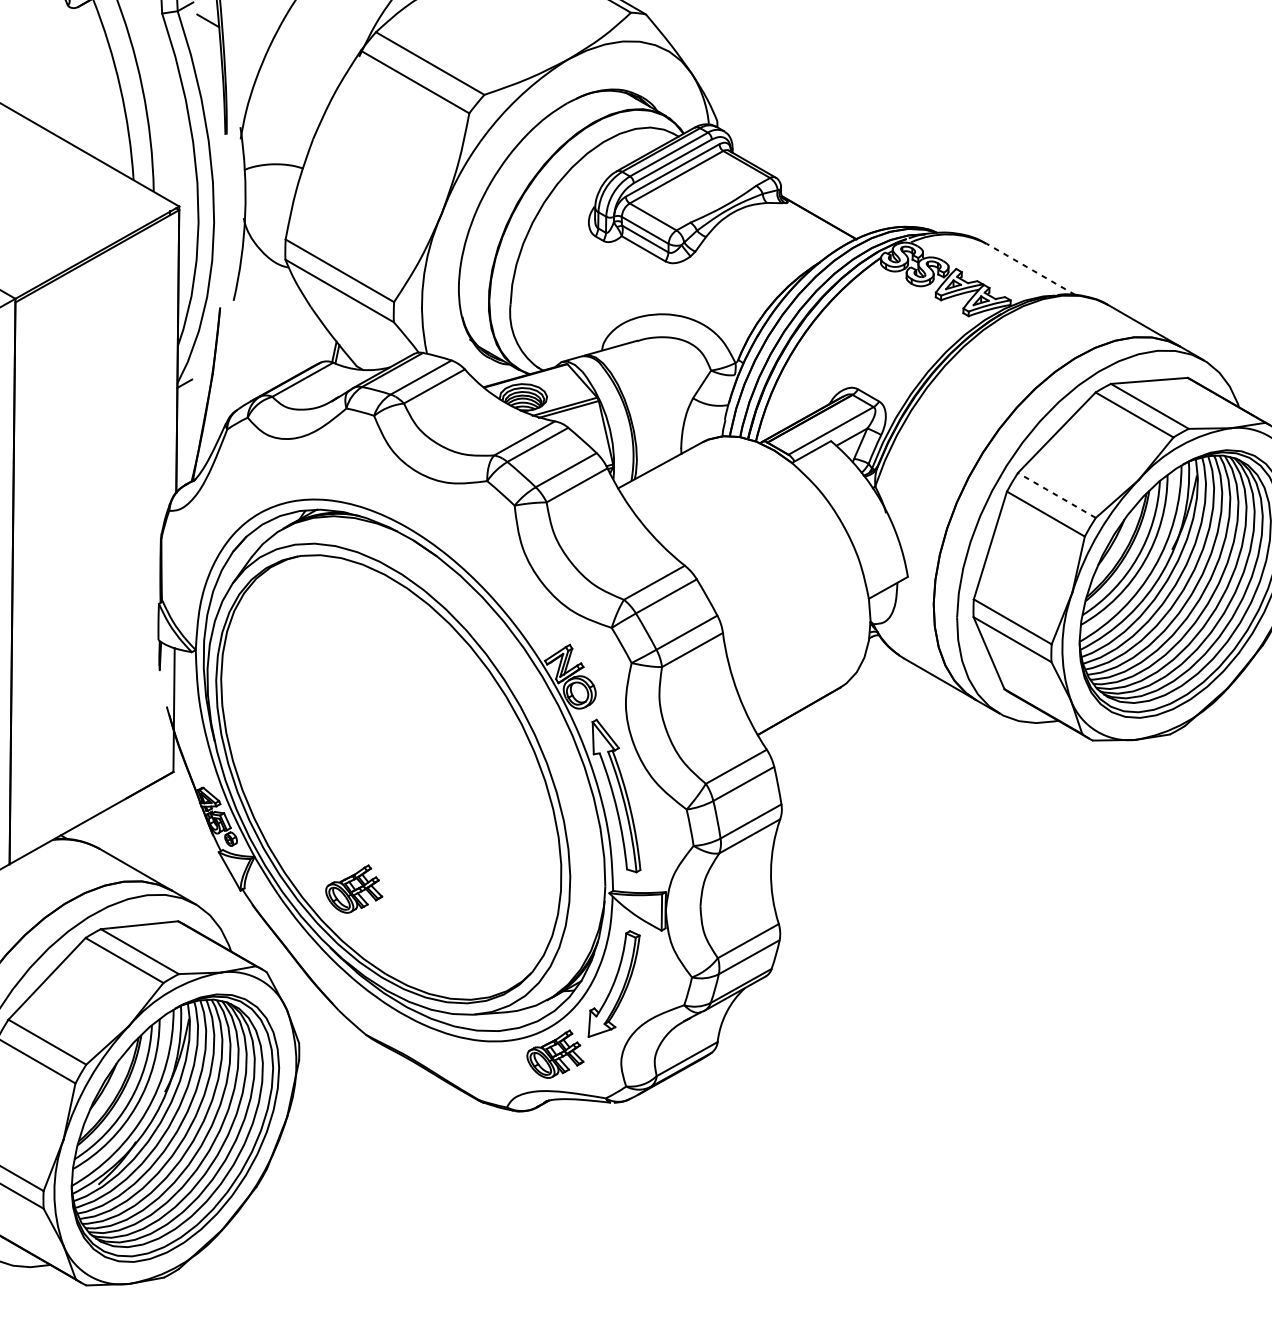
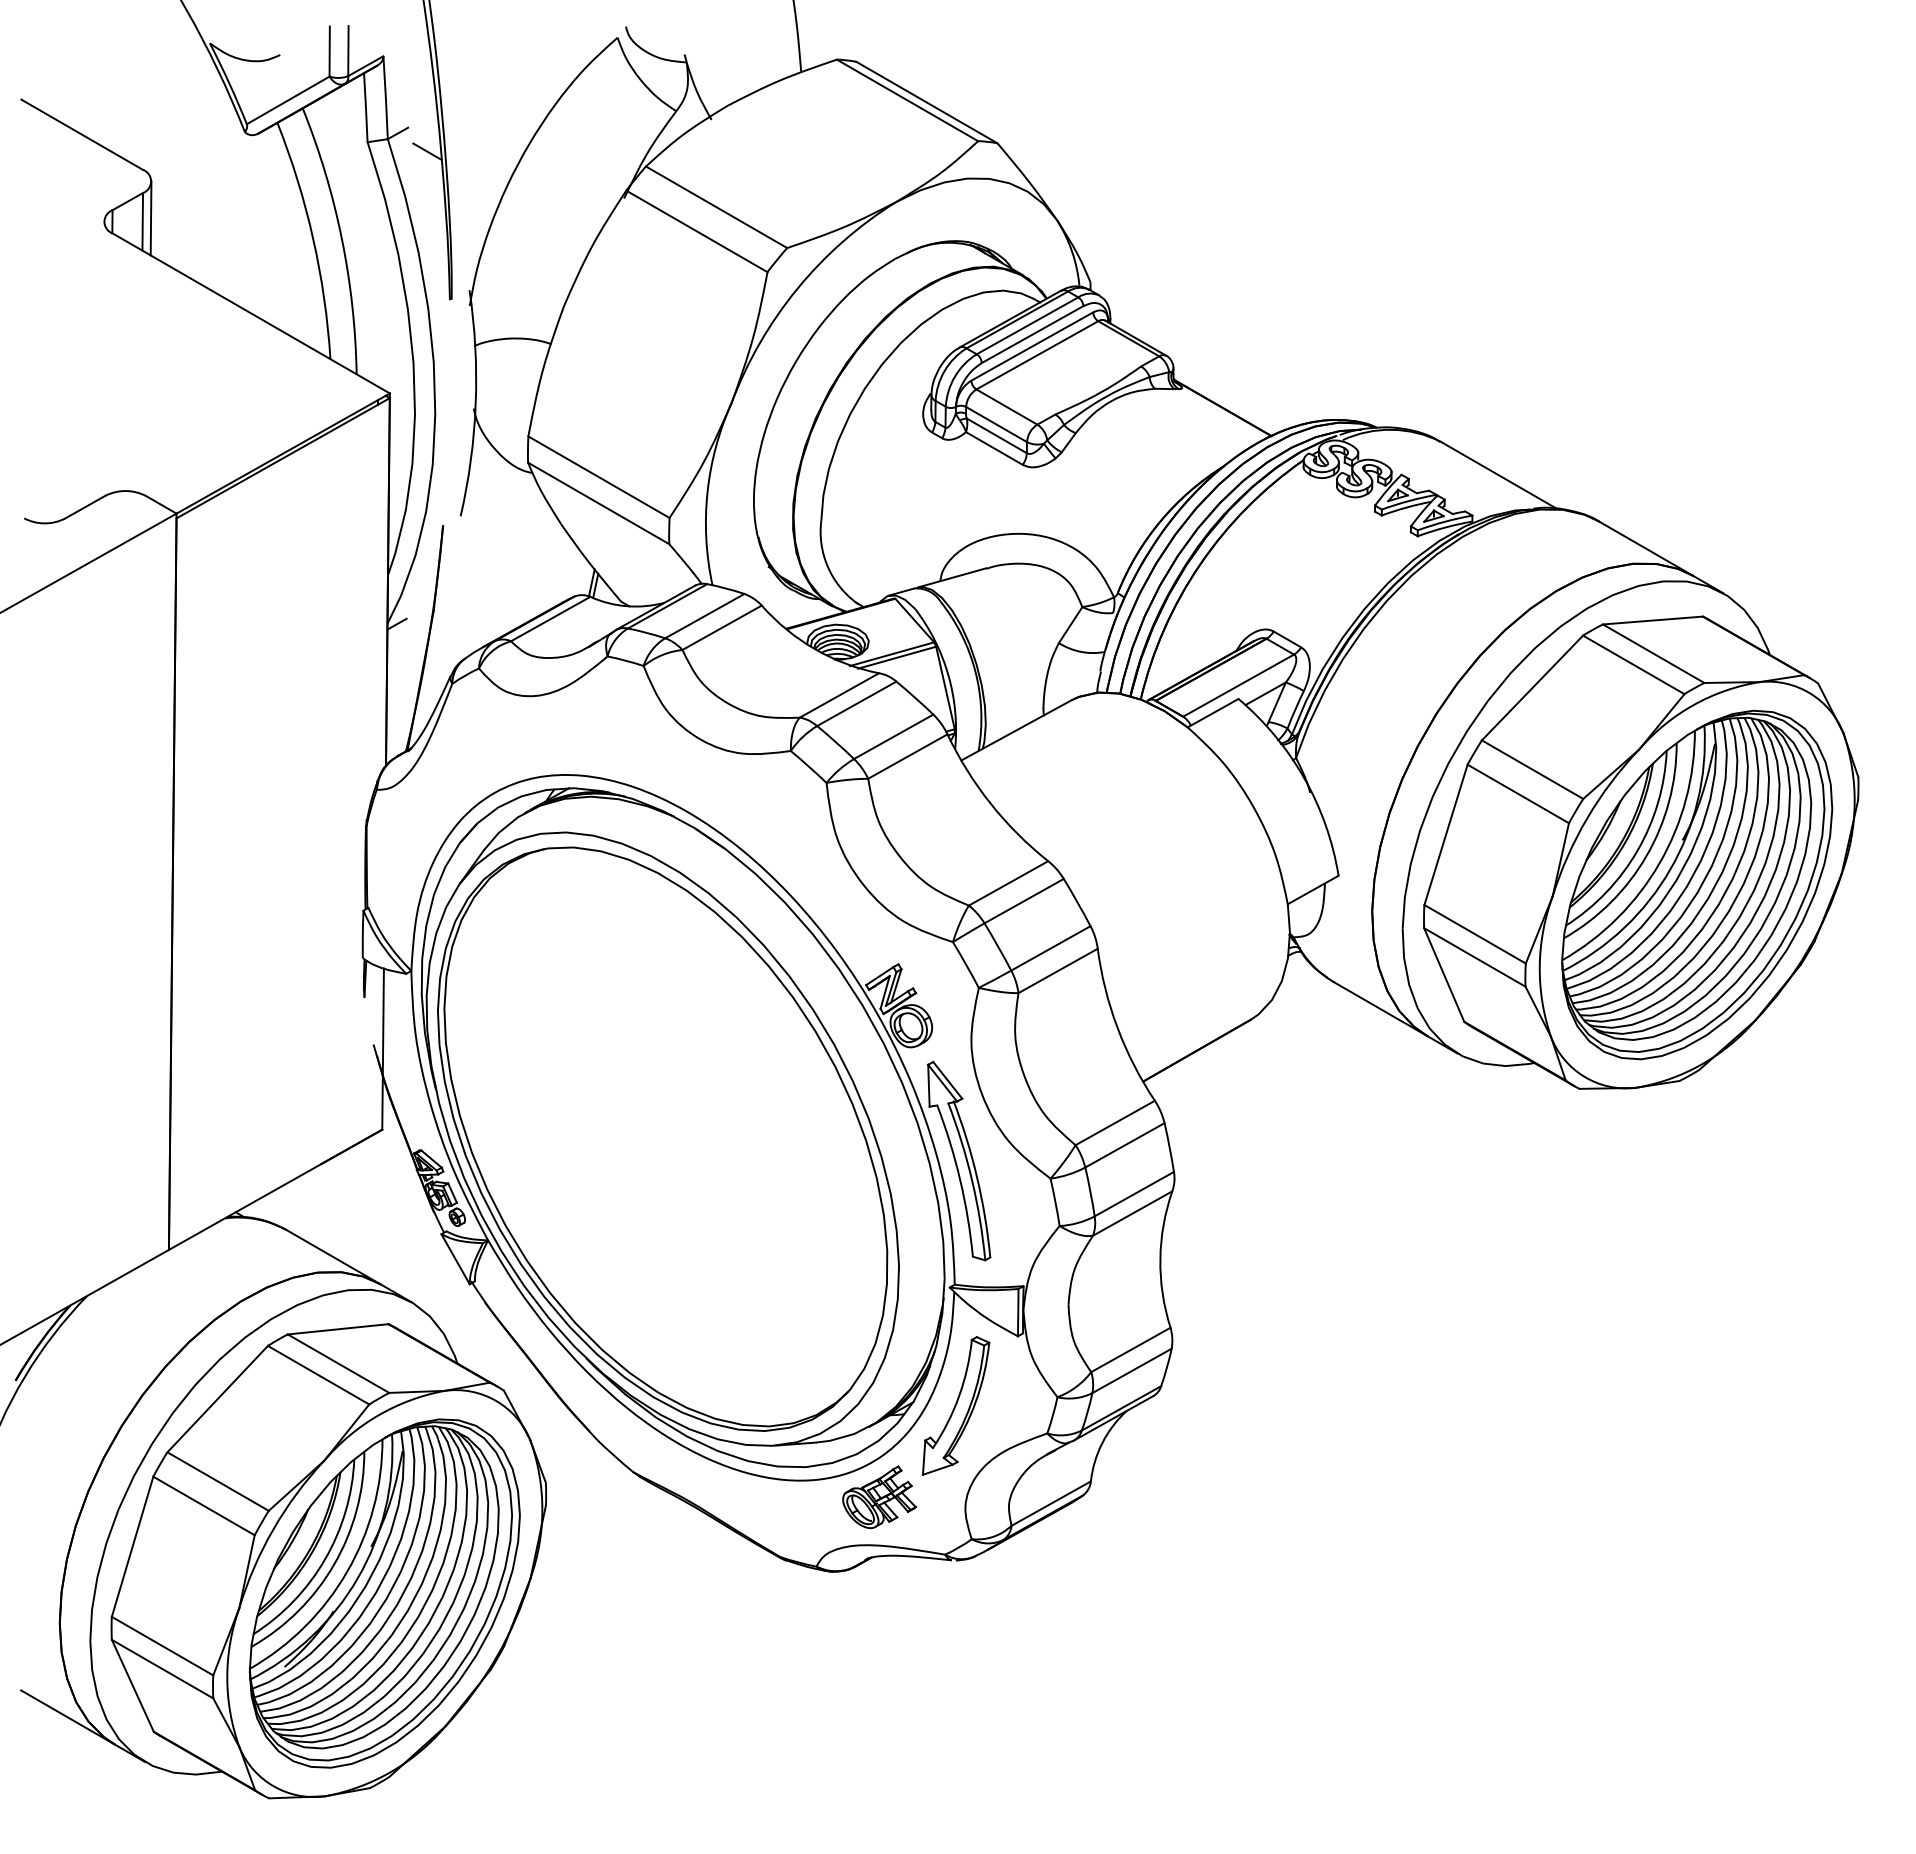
line: (1030, 269) -> (1498, 475), dashed -> solid
line: (1056, 495) -> (1532, 769), dashed -> solid
part: (354, 889) -> (617, 1282), removed

